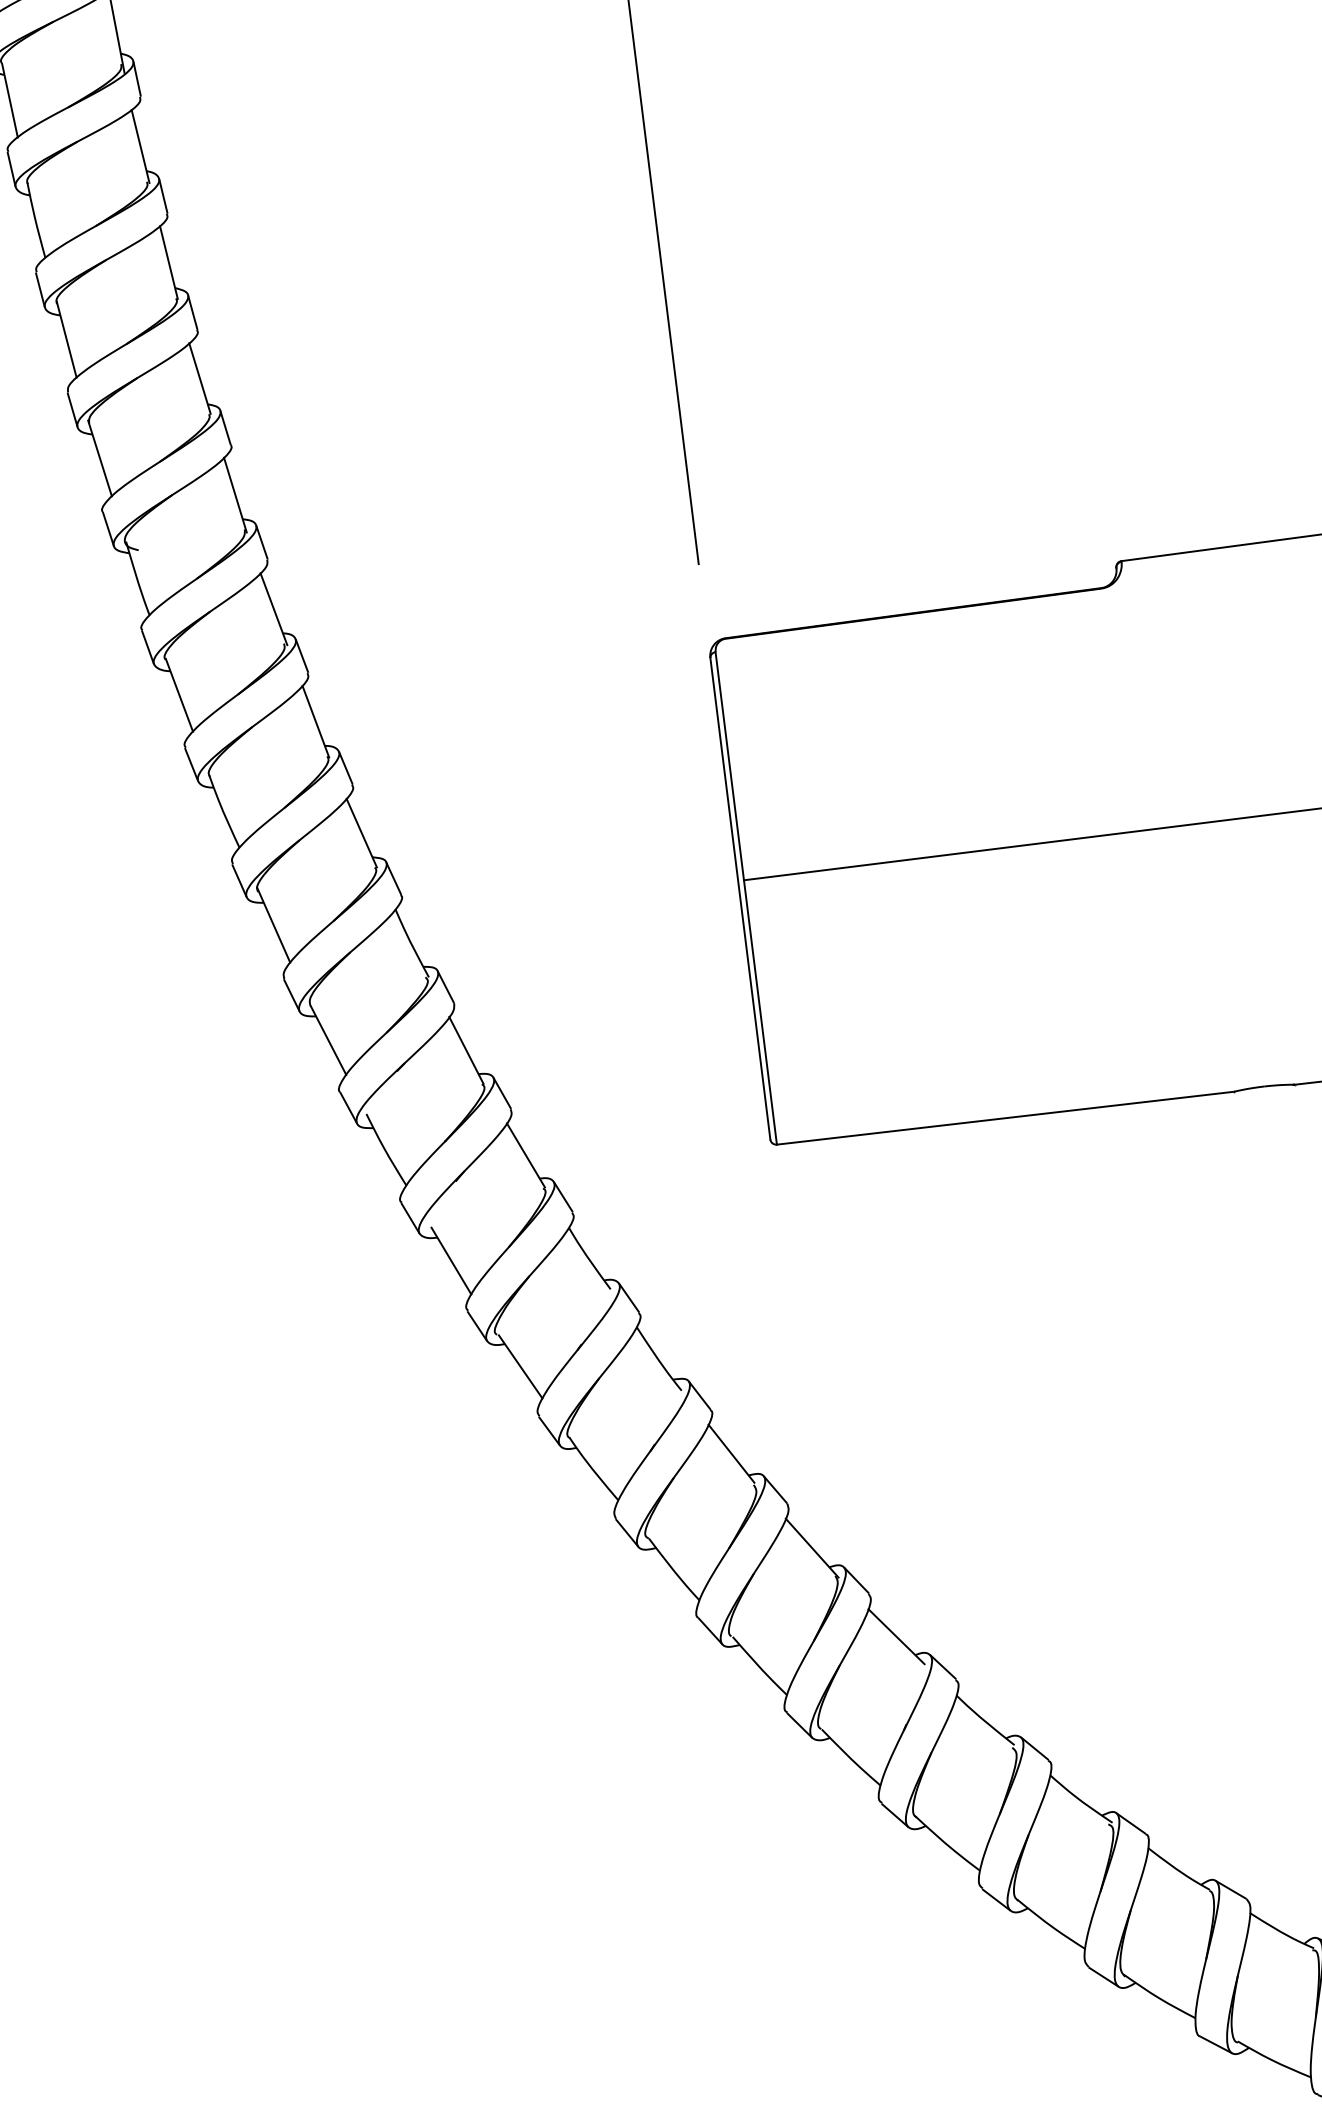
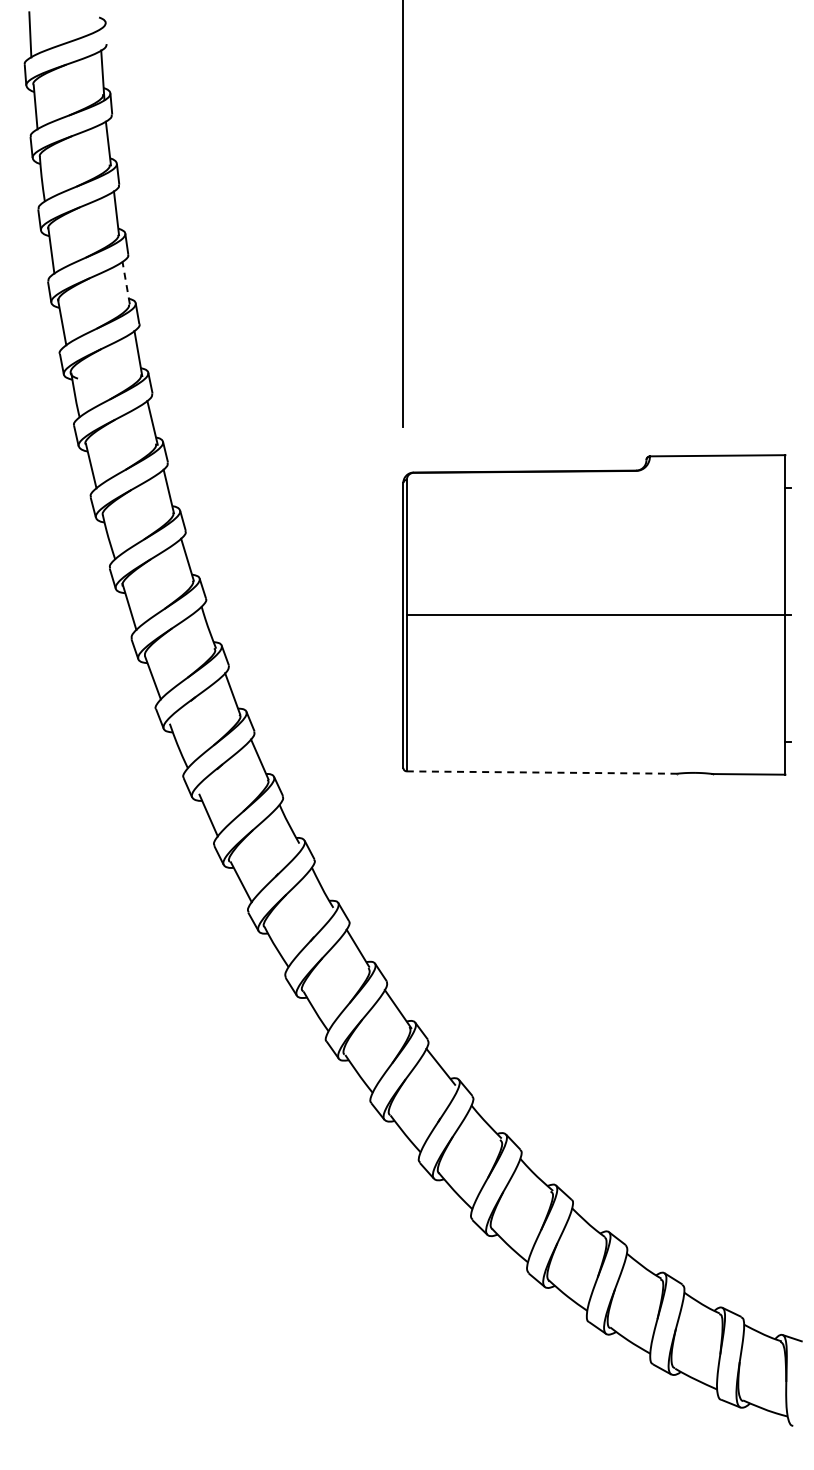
line: (200, 379) -> (126, 283), solid -> dashed
line: (1006, 1117) -> (542, 772), solid -> dashed

